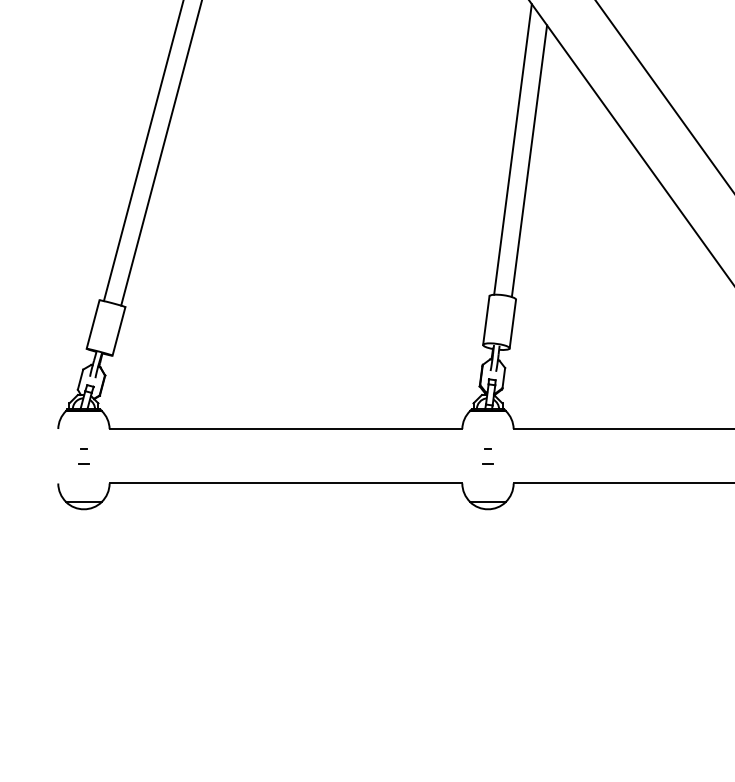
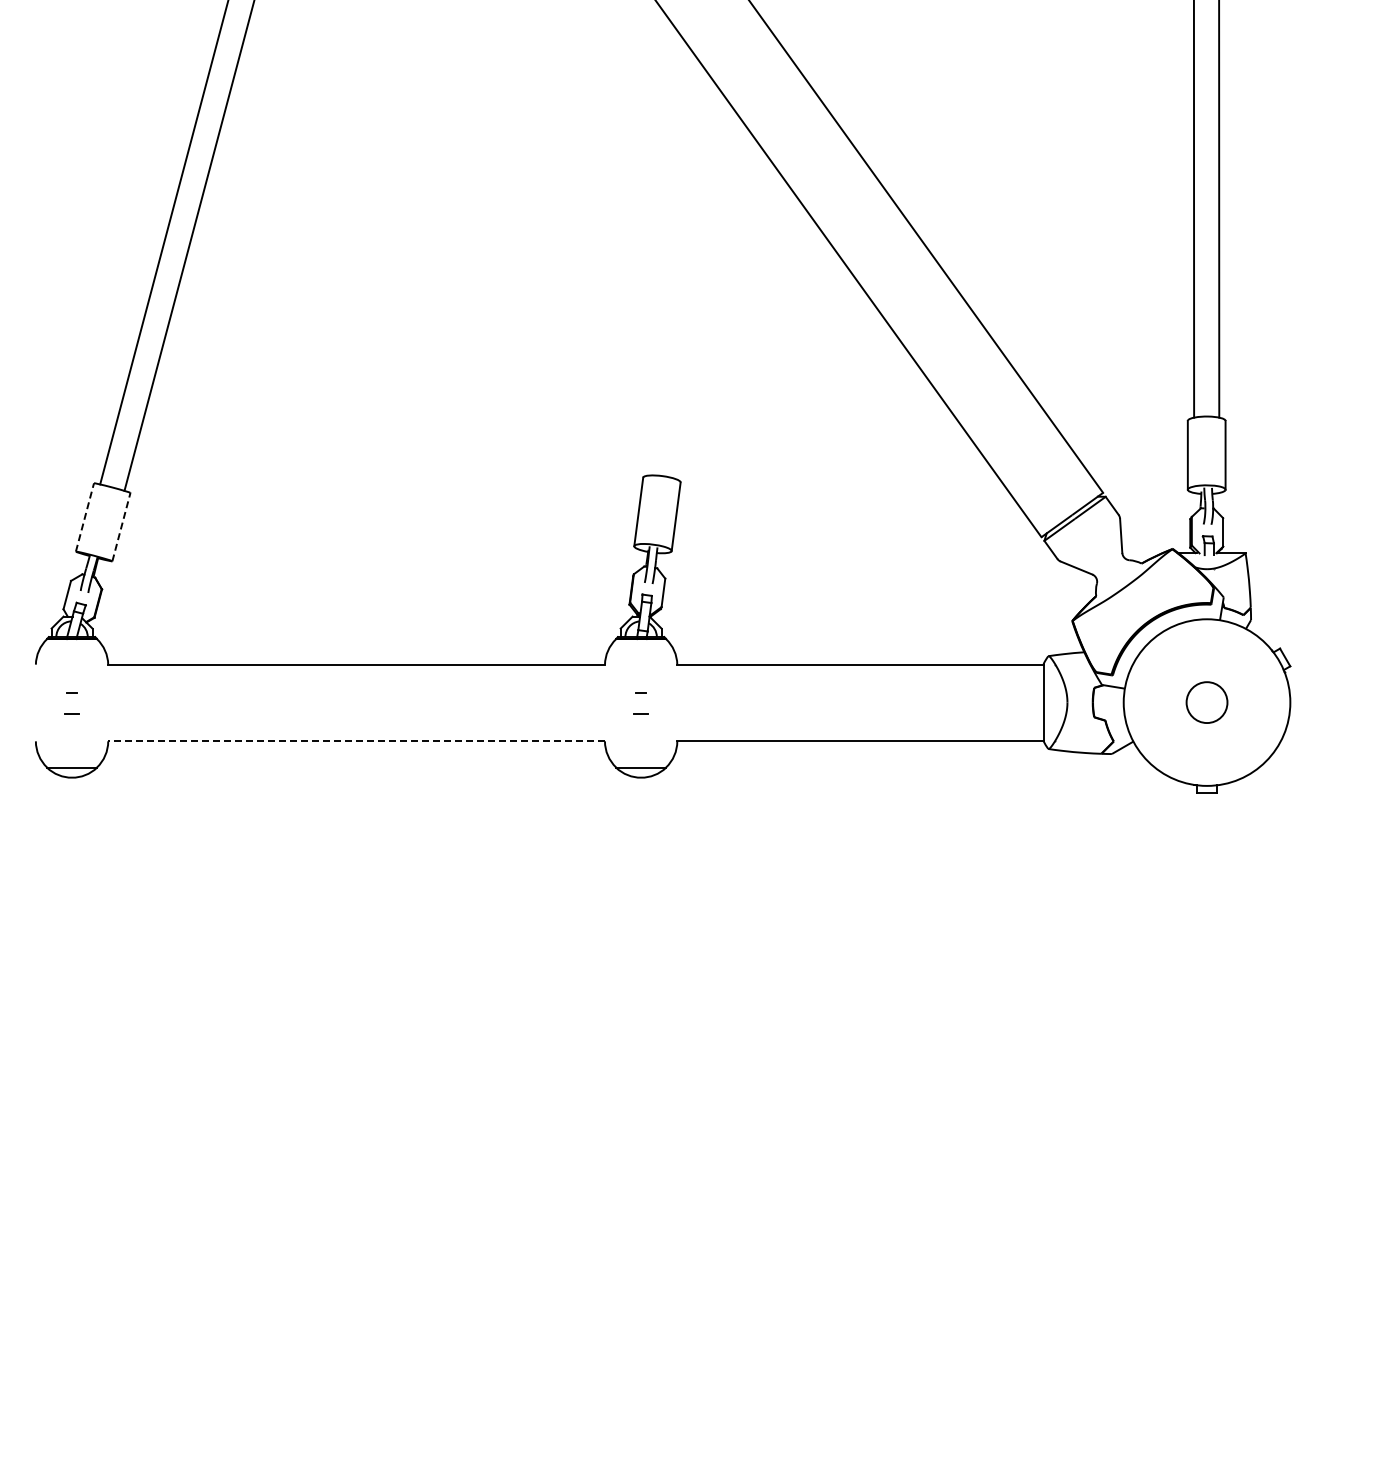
line: (512, 149) -> (675, 270), removed
line: (529, 161) -> (699, 287), removed
line: (93, 324) -> (85, 517), solid -> dashed
line: (119, 330) -> (121, 526), solid -> dashed
line: (285, 482) -> (356, 740), solid -> dashed

